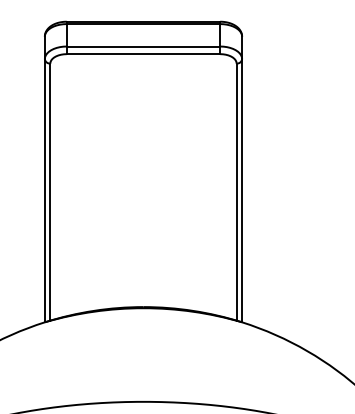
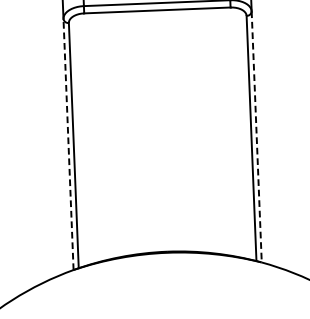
line: (44, 190) -> (68, 144), solid -> dashed
line: (242, 190) -> (257, 136), solid -> dashed

